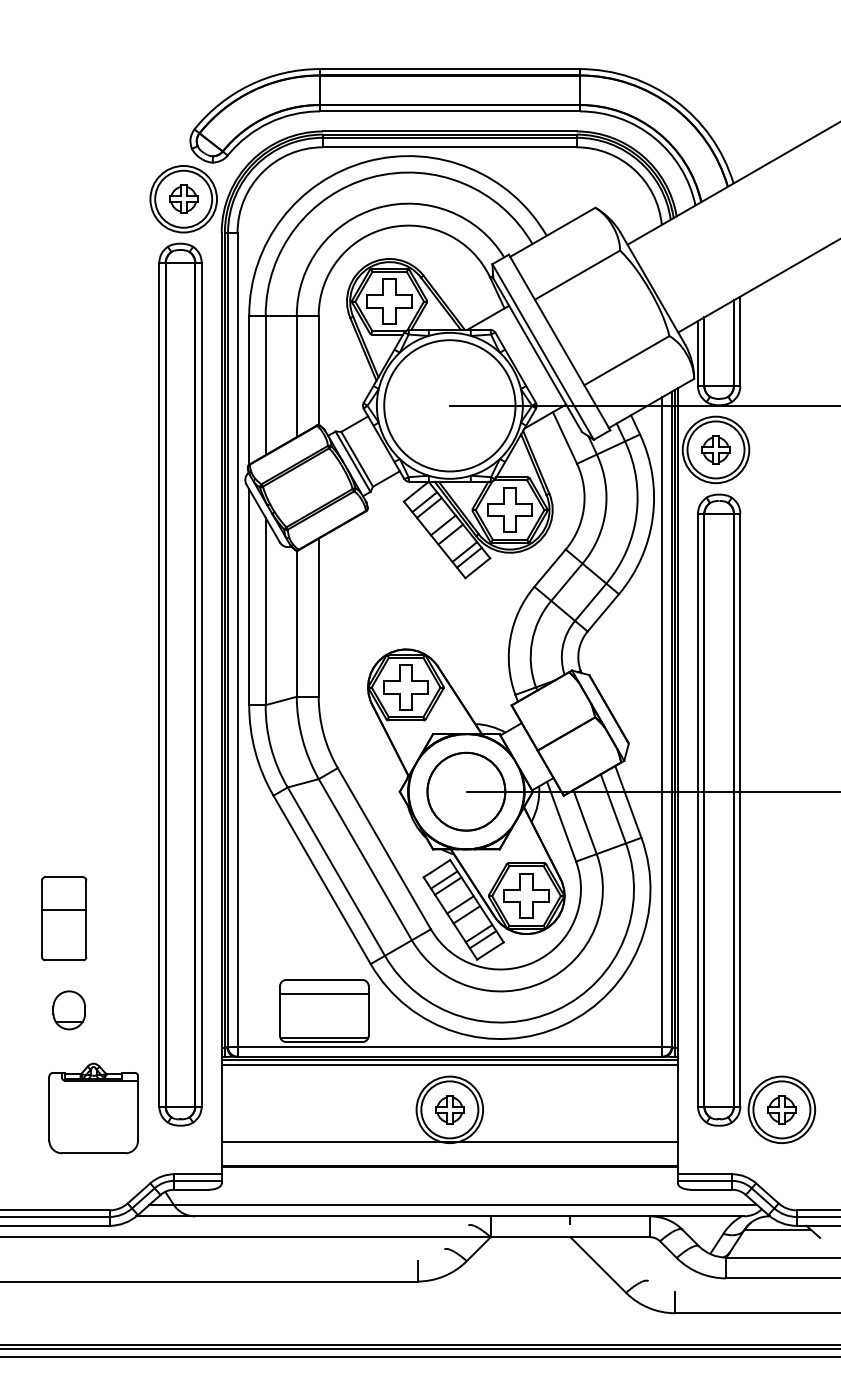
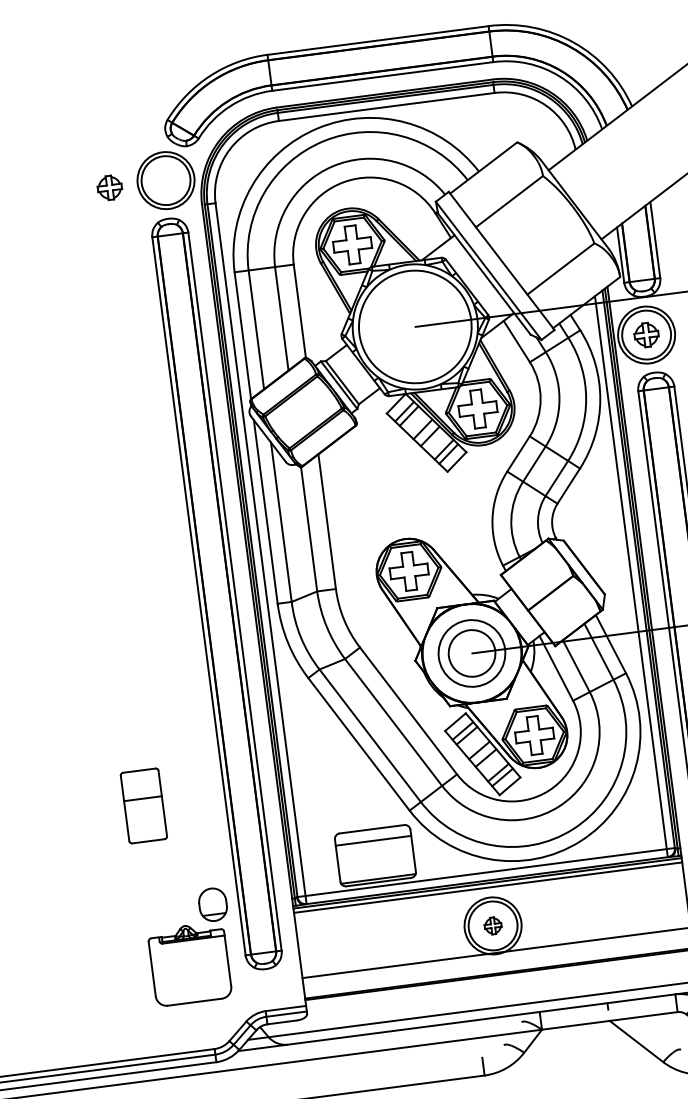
part: (183, 198) -> (109, 187), moved
circle: (466, 791) -> (472, 653), size x0.7
part: (68, 1010) -> (212, 904), moved
part: (449, 1109) -> (492, 925), size x0.7

